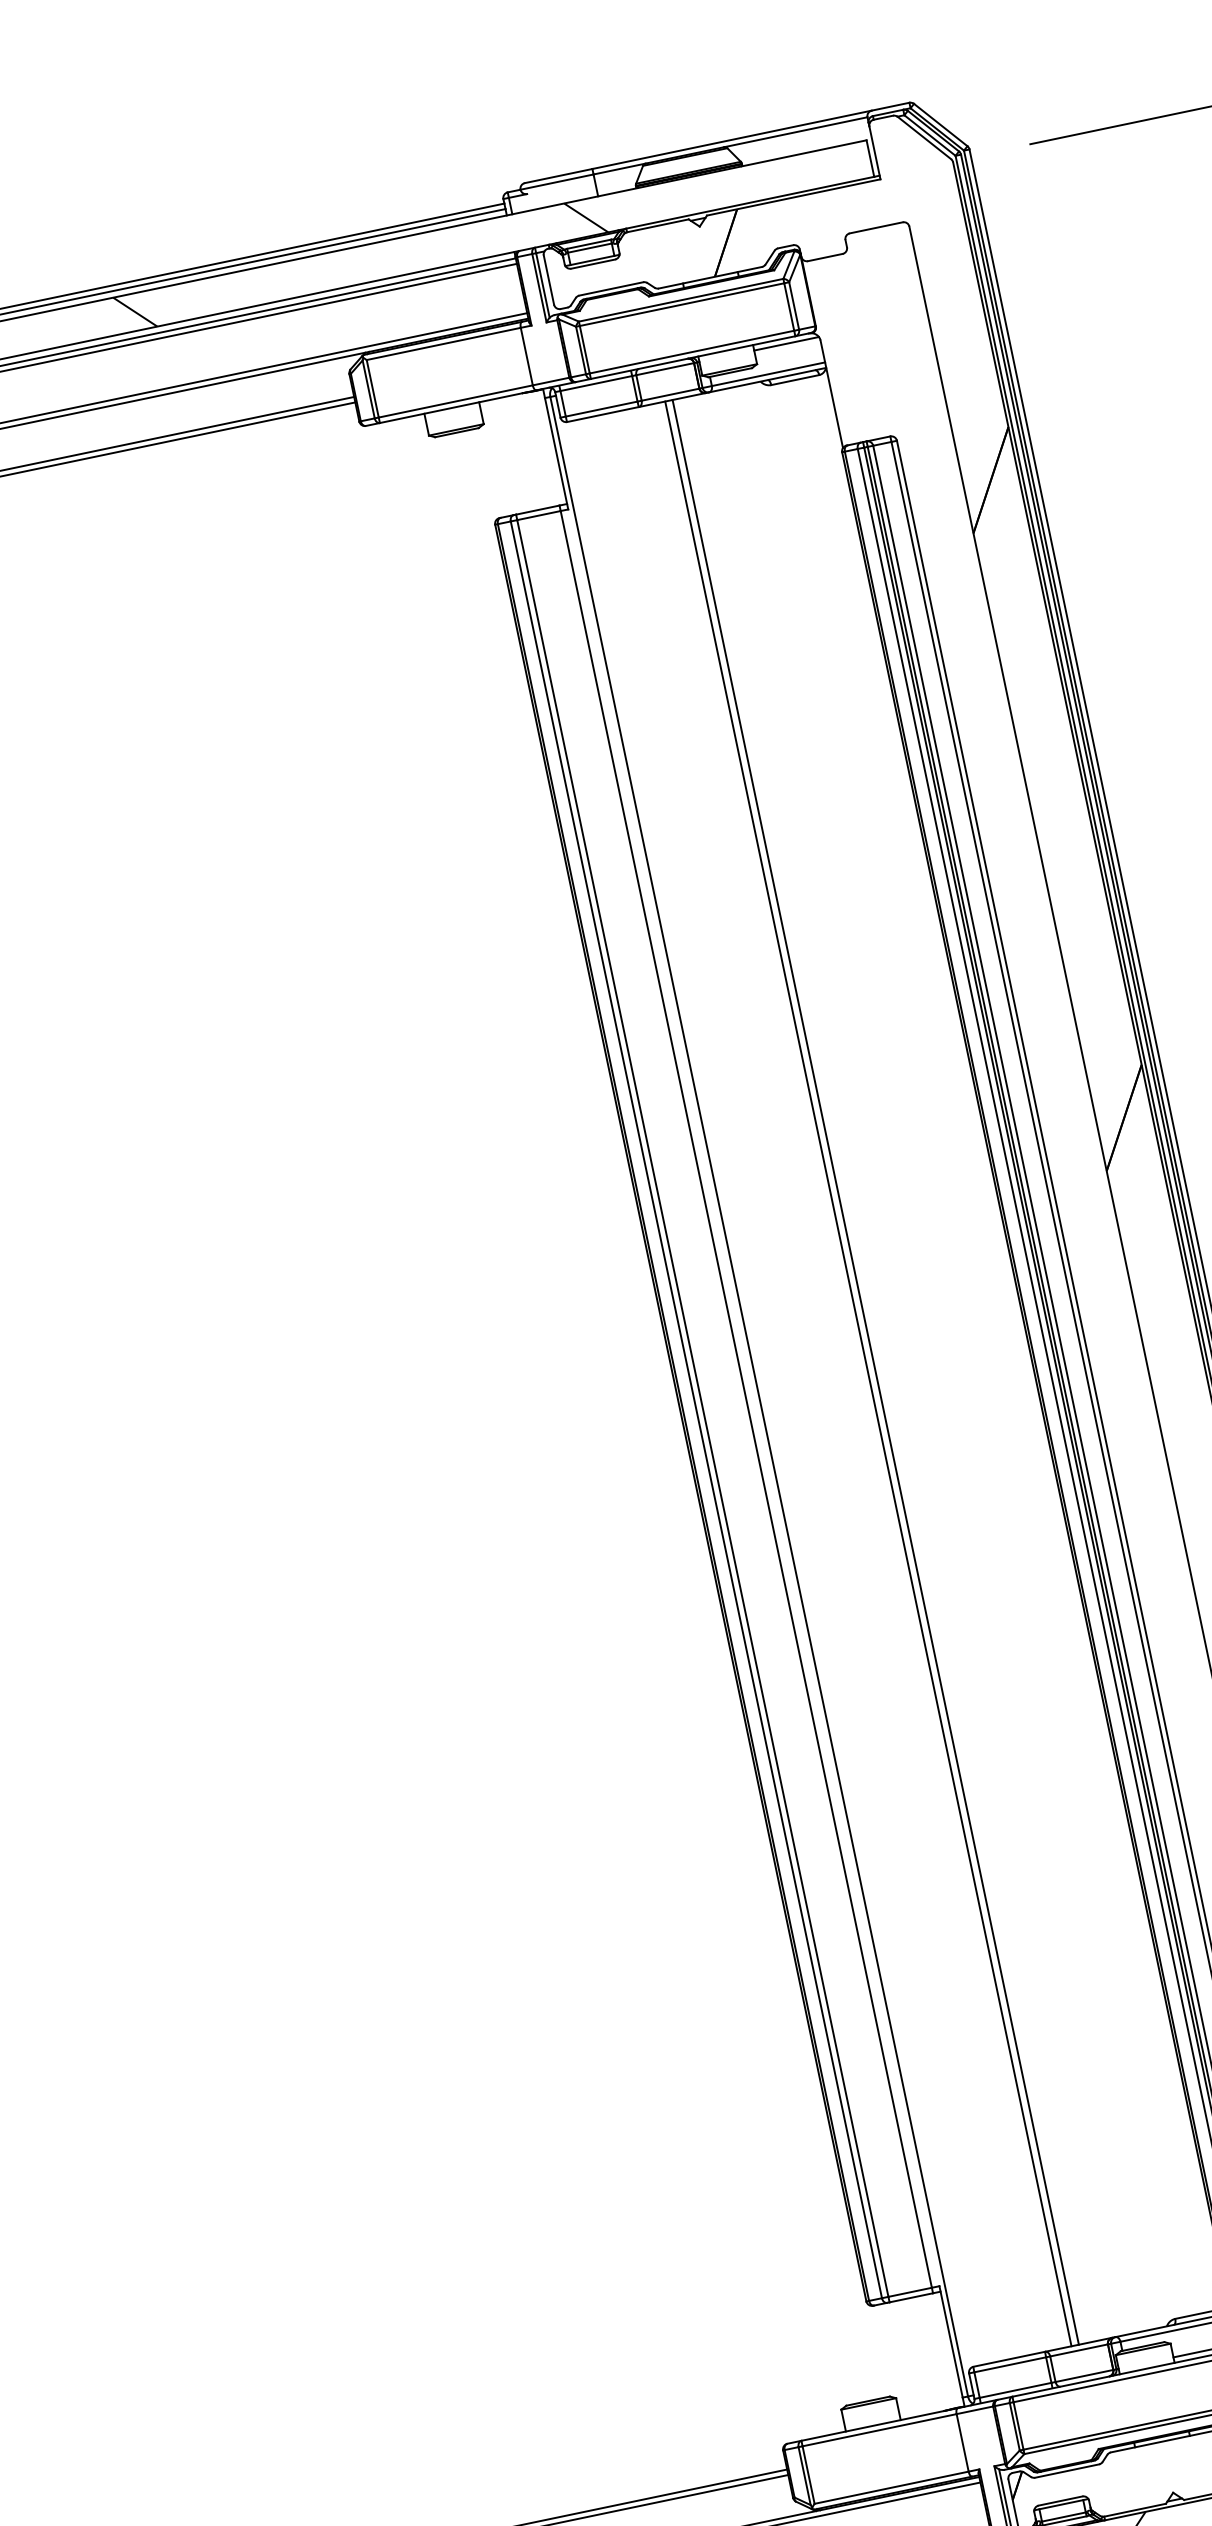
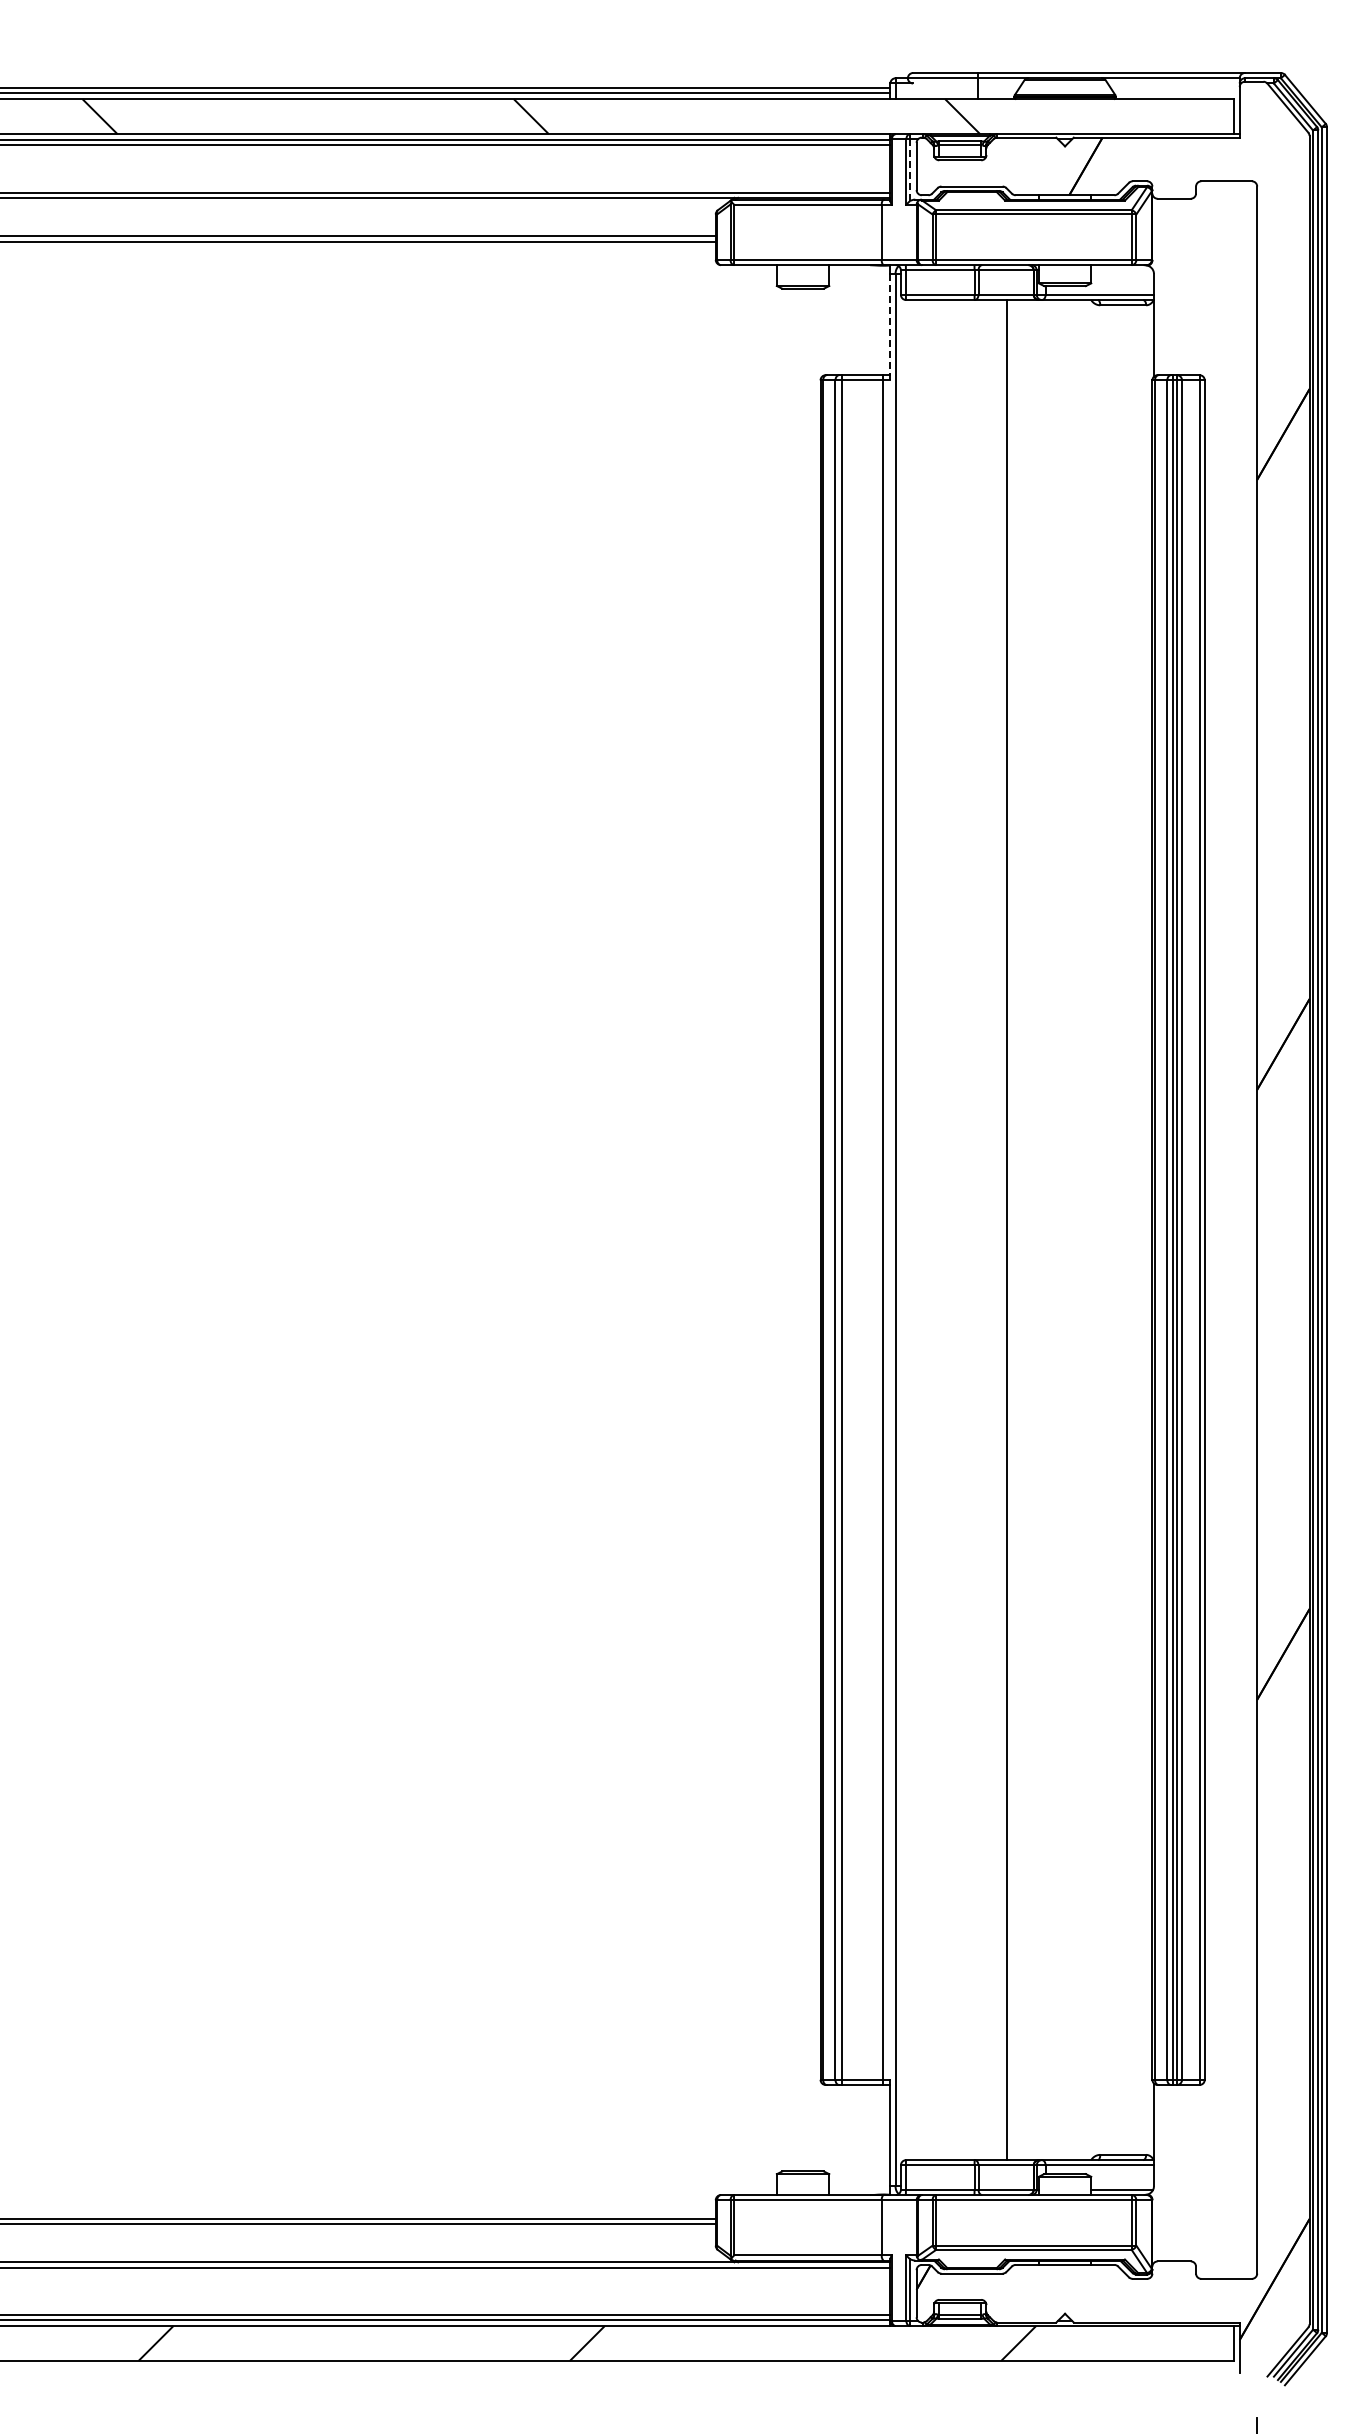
line: (543, 285) -> (910, 170), solid -> dashed
line: (786, 343) -> (1122, 270), removed
line: (556, 453) -> (890, 326), solid -> dashed
line: (868, 1374) -> (999, 1230), removed

